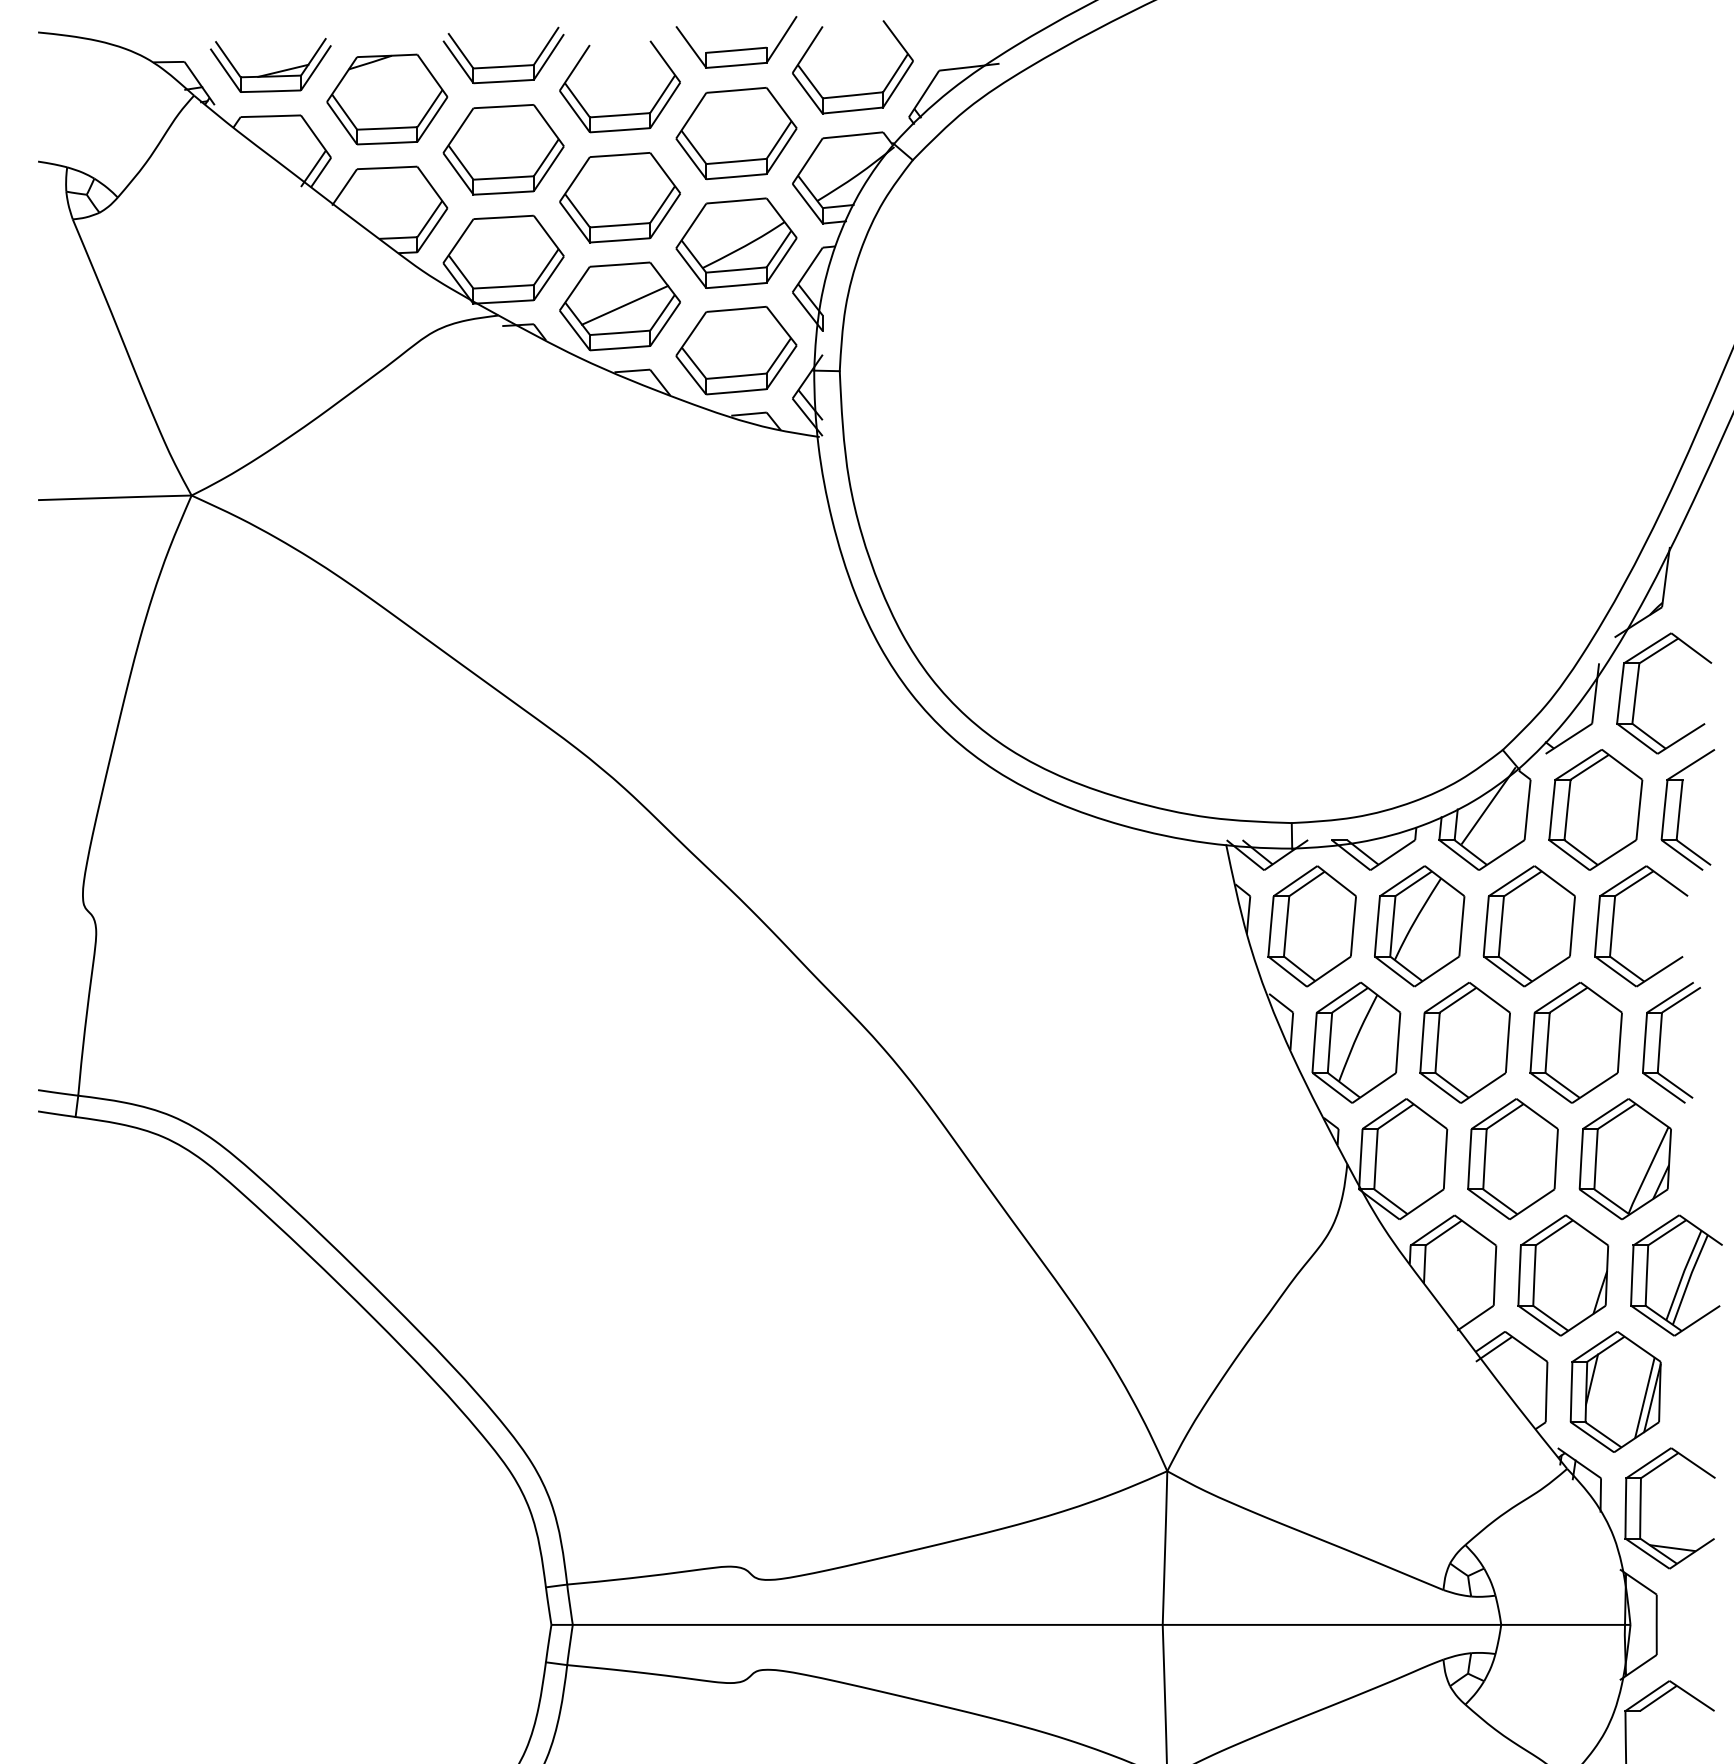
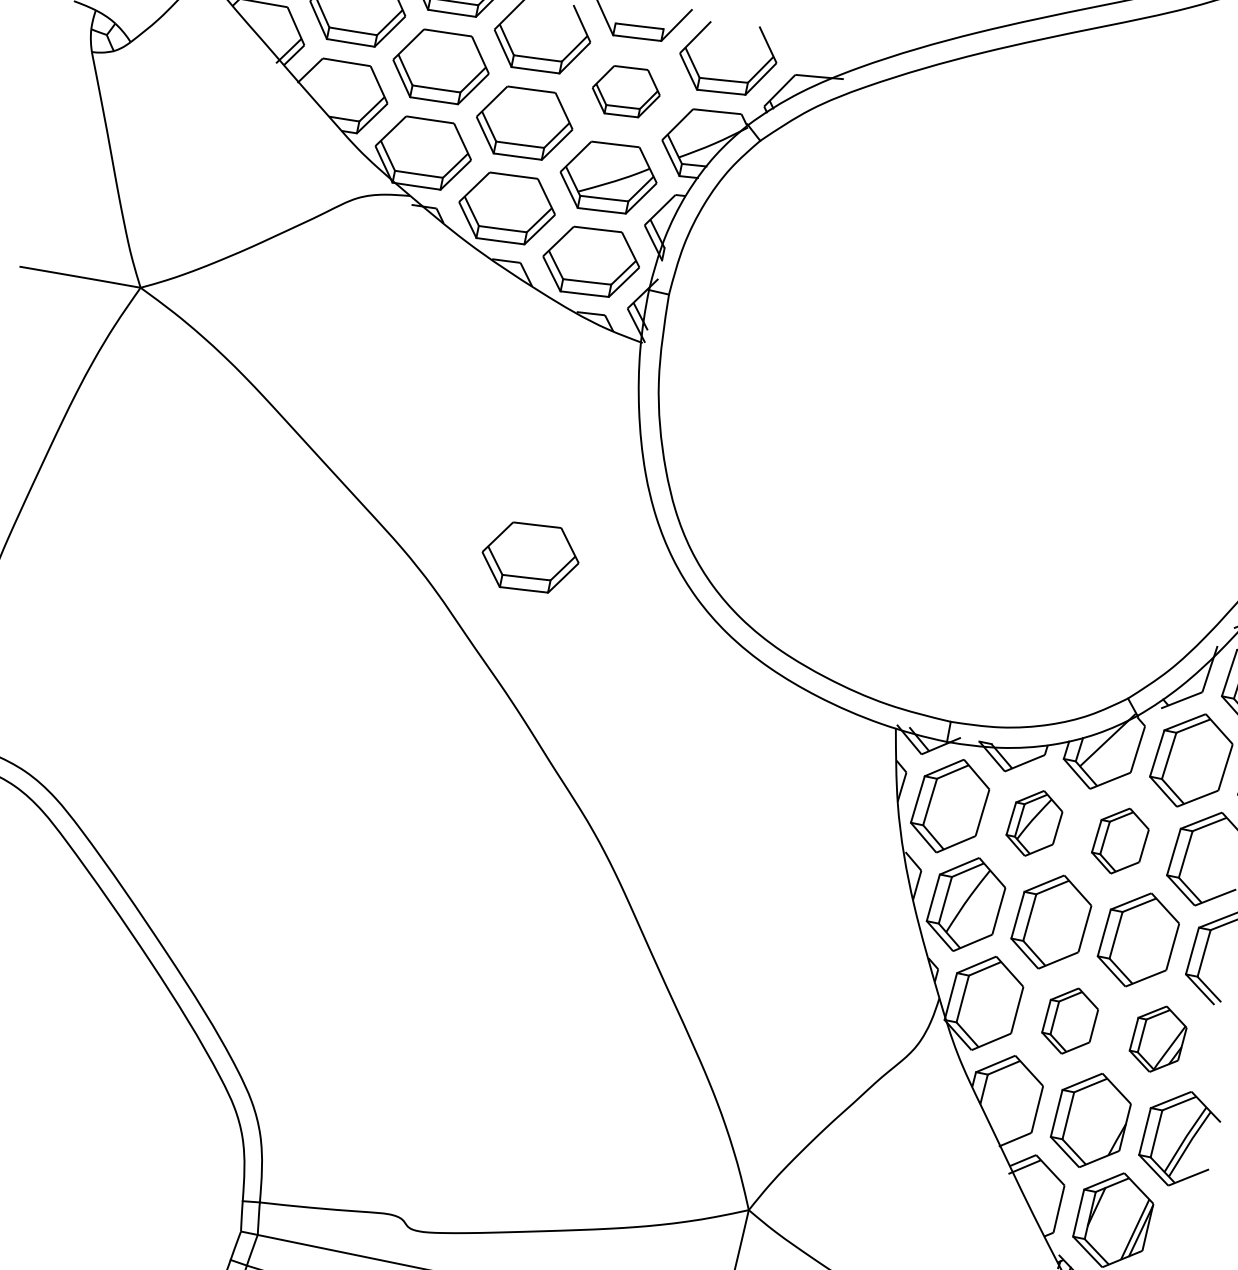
part: (736, 133) -> (626, 91), size x0.7
line: (625, 304) -> (511, 207), removed
part: (736, 727) -> (530, 557), added
part: (1419, 926) -> (1034, 823), size x0.7
part: (1528, 926) -> (1119, 841), size x0.7
part: (1512, 1159) -> (1069, 1021), size x0.7
part: (1624, 1159) -> (1157, 1039), size x0.7

